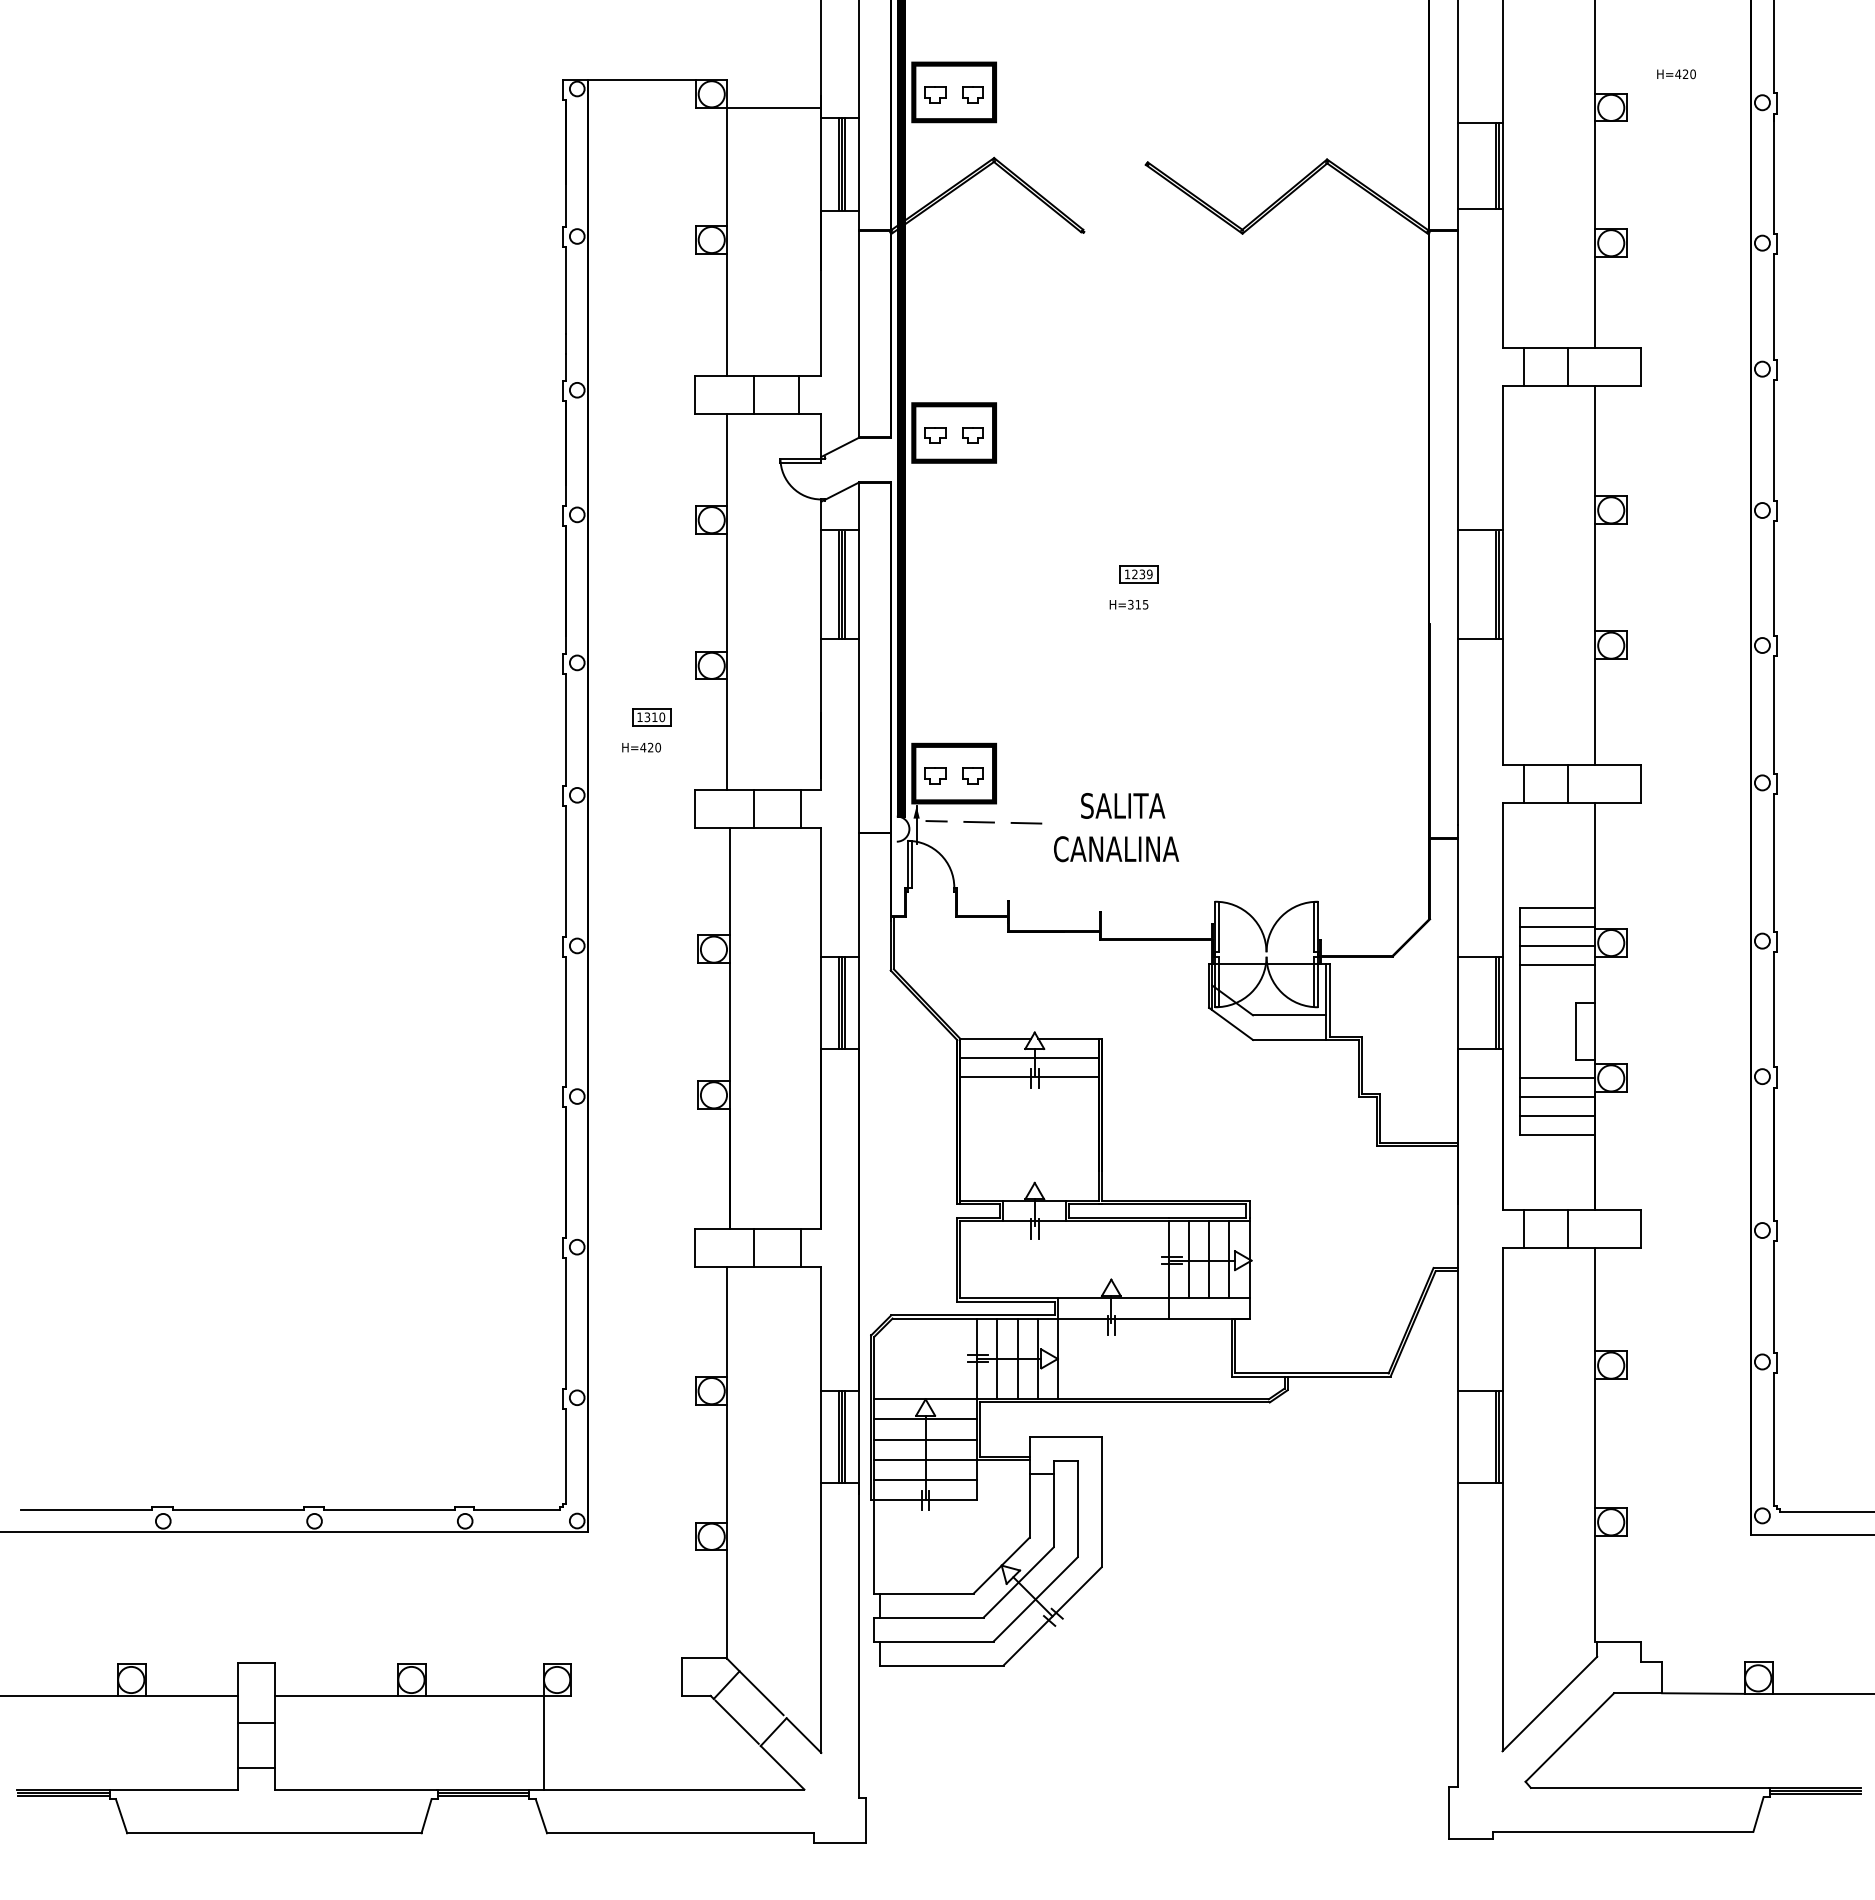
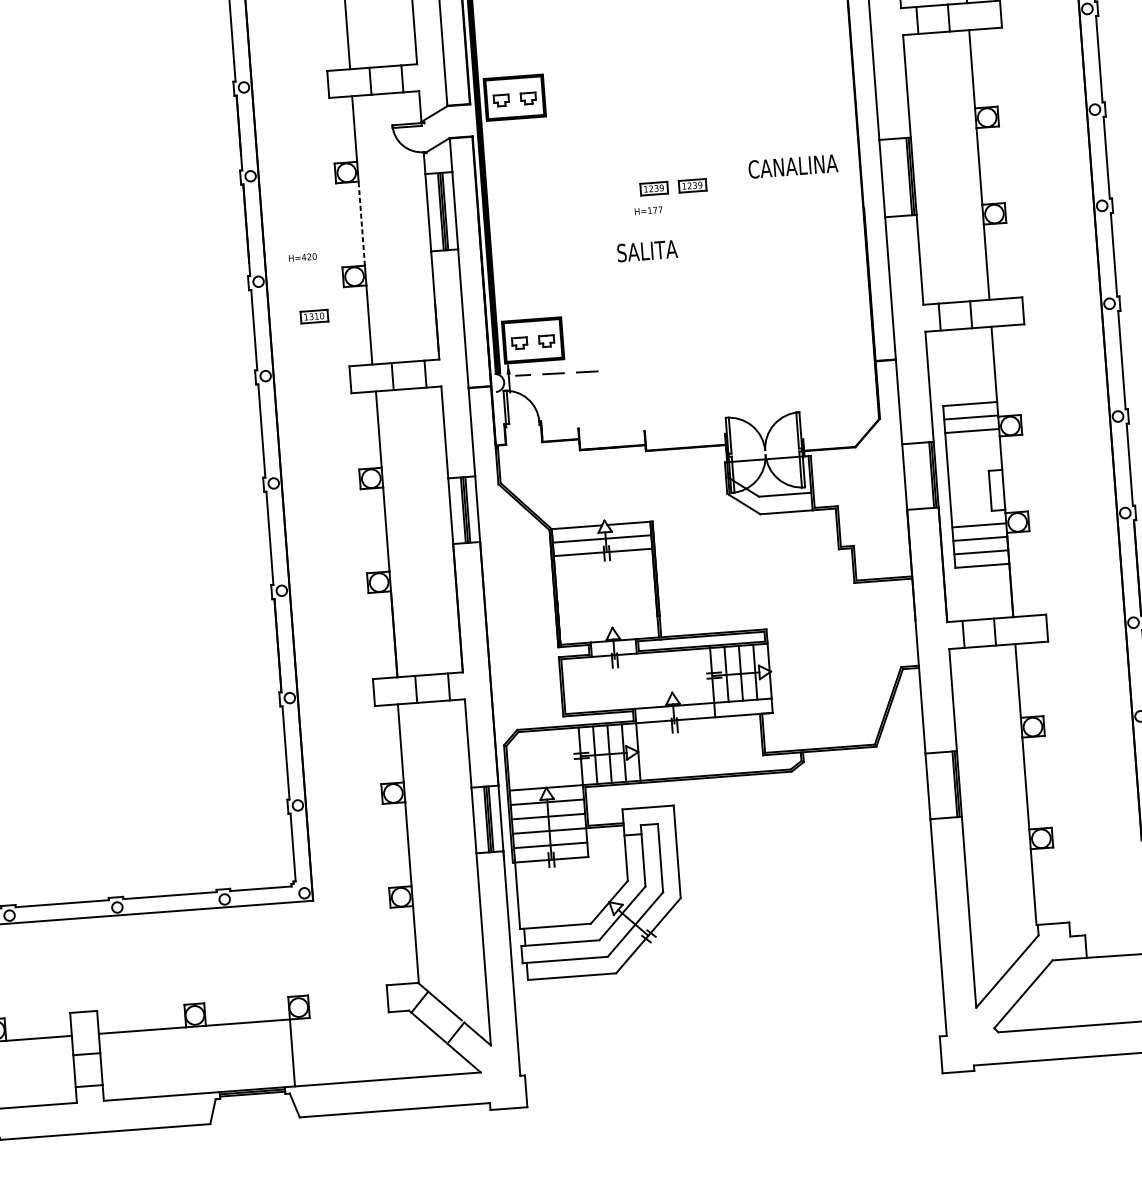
part: (1192, 574) -> (692, 185), added
line: (727, 592) -> (361, 223), solid -> dashed
text: (1138, 604) -> (655, 210), H=315 -> H=177
text: (641, 747) -> (302, 257), moved
text: (1123, 805) -> (647, 250), moved
text: (1116, 849) -> (793, 166), moved
line: (1557, 964) -> (973, 444), removed

